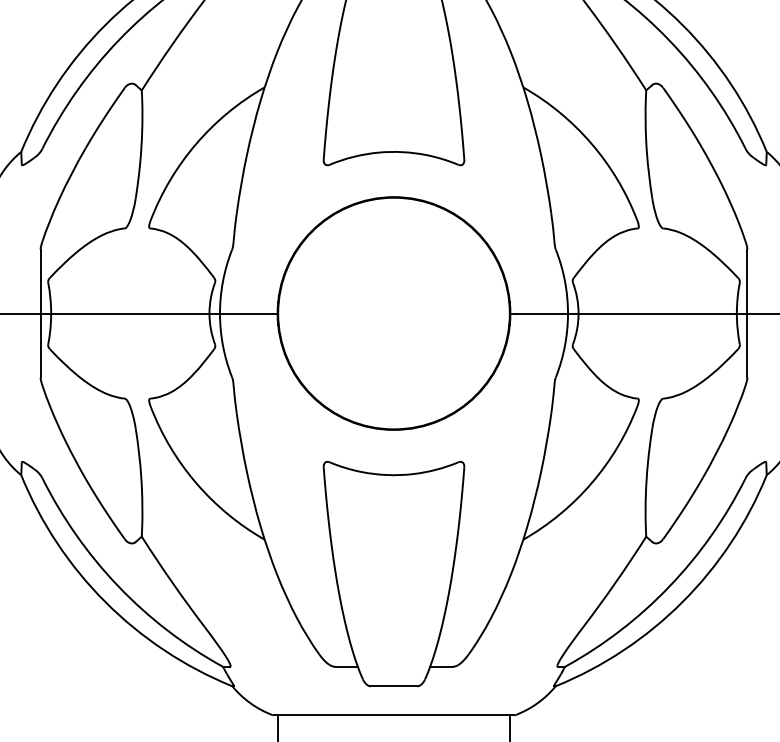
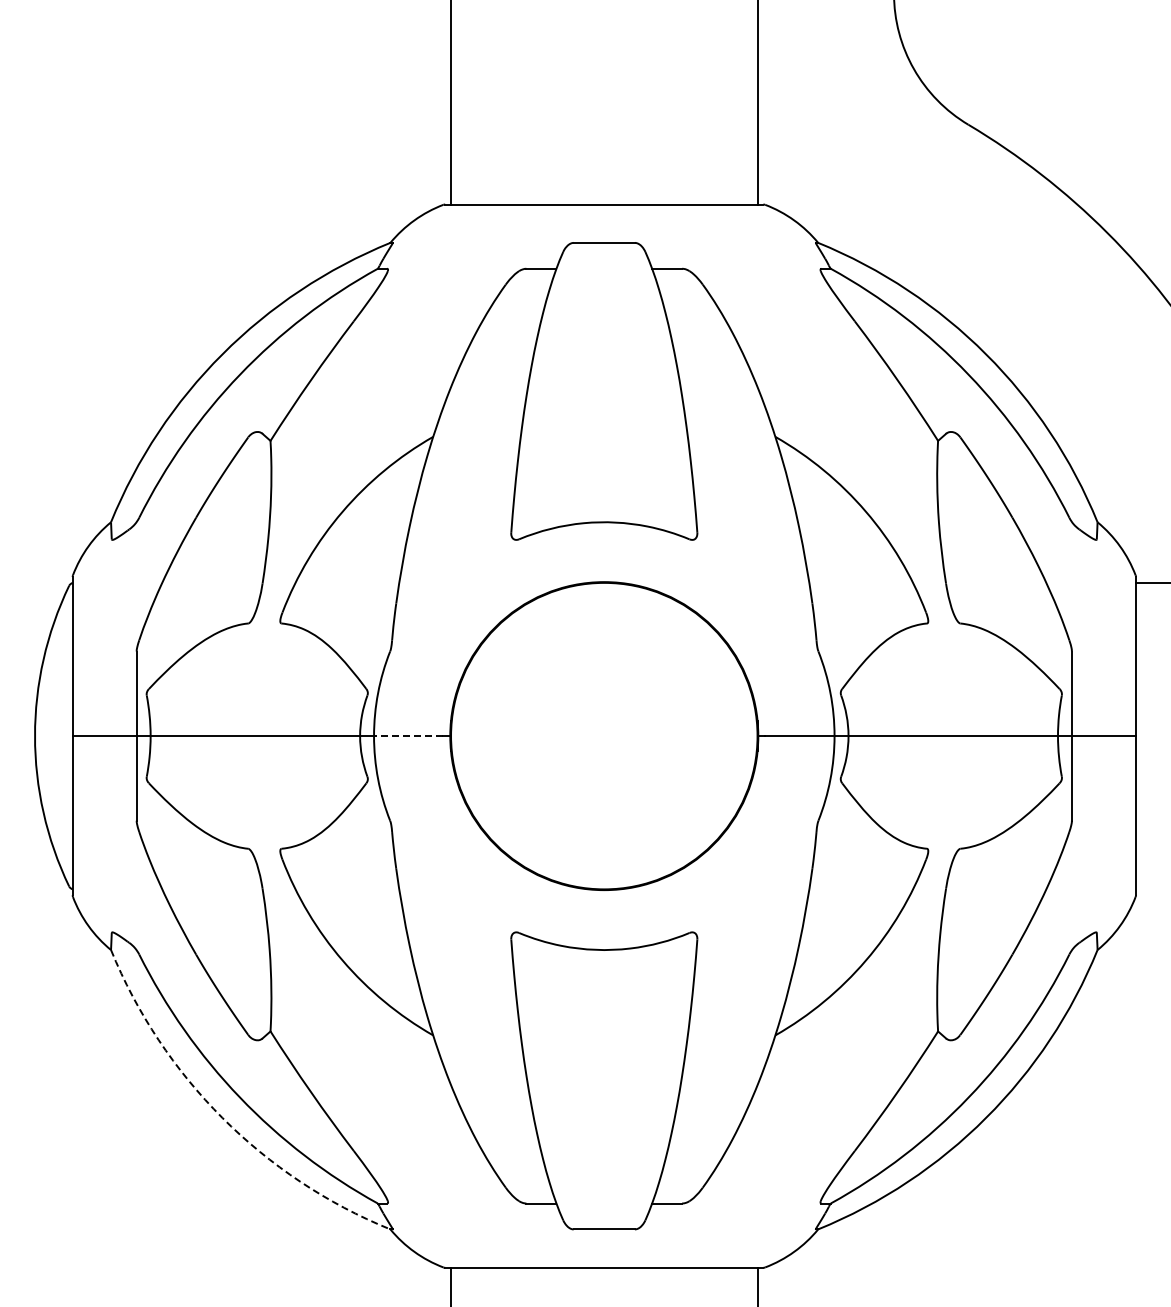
line: (246, 313) -> (408, 736), solid -> dashed
arc: (105, 601) -> (222, 1117), solid -> dashed

